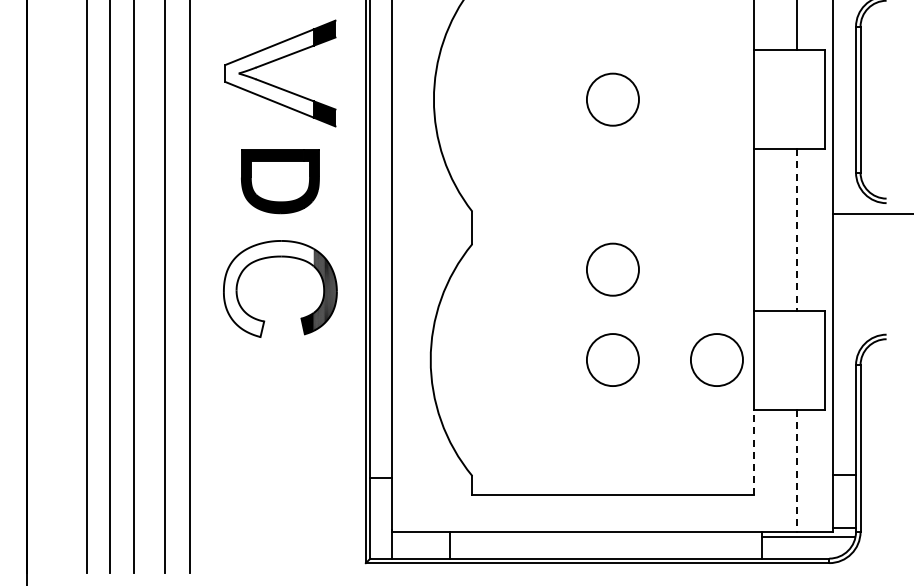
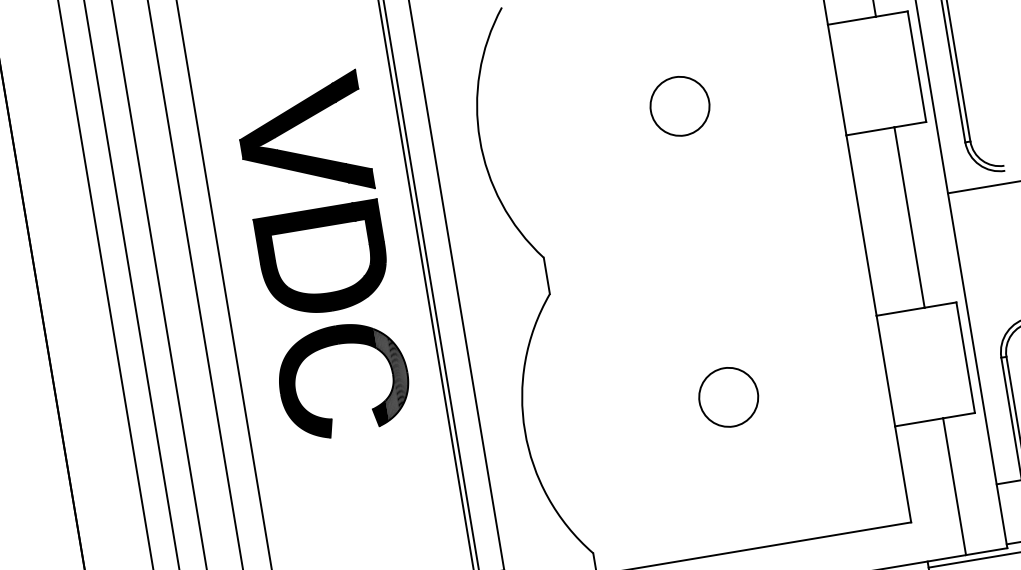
fill: (269, 73) -> (291, 141), added
part: (280, 181) -> (323, 259), size x1.43
line: (796, 229) -> (909, 217), dashed -> solid
circle: (612, 269) -> (711, 296), removed
fill: (268, 288) -> (330, 381), added
circle: (716, 359) -> (844, 377), removed
line: (753, 452) -> (903, 474), dashed -> solid
line: (796, 471) -> (954, 487), dashed -> solid

